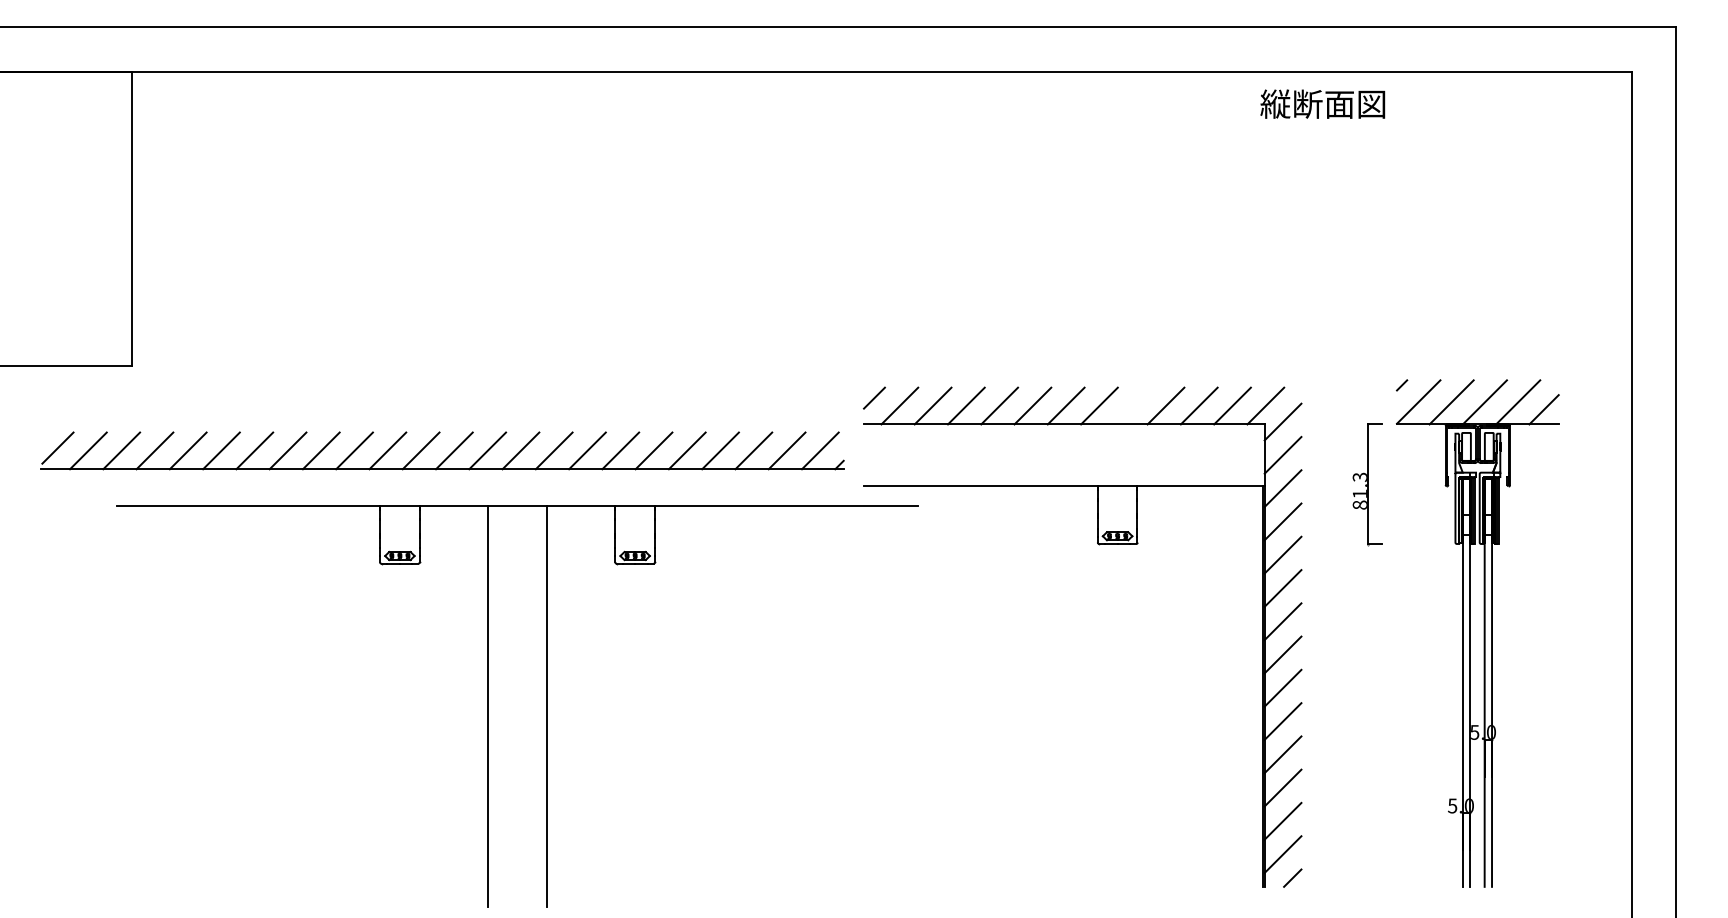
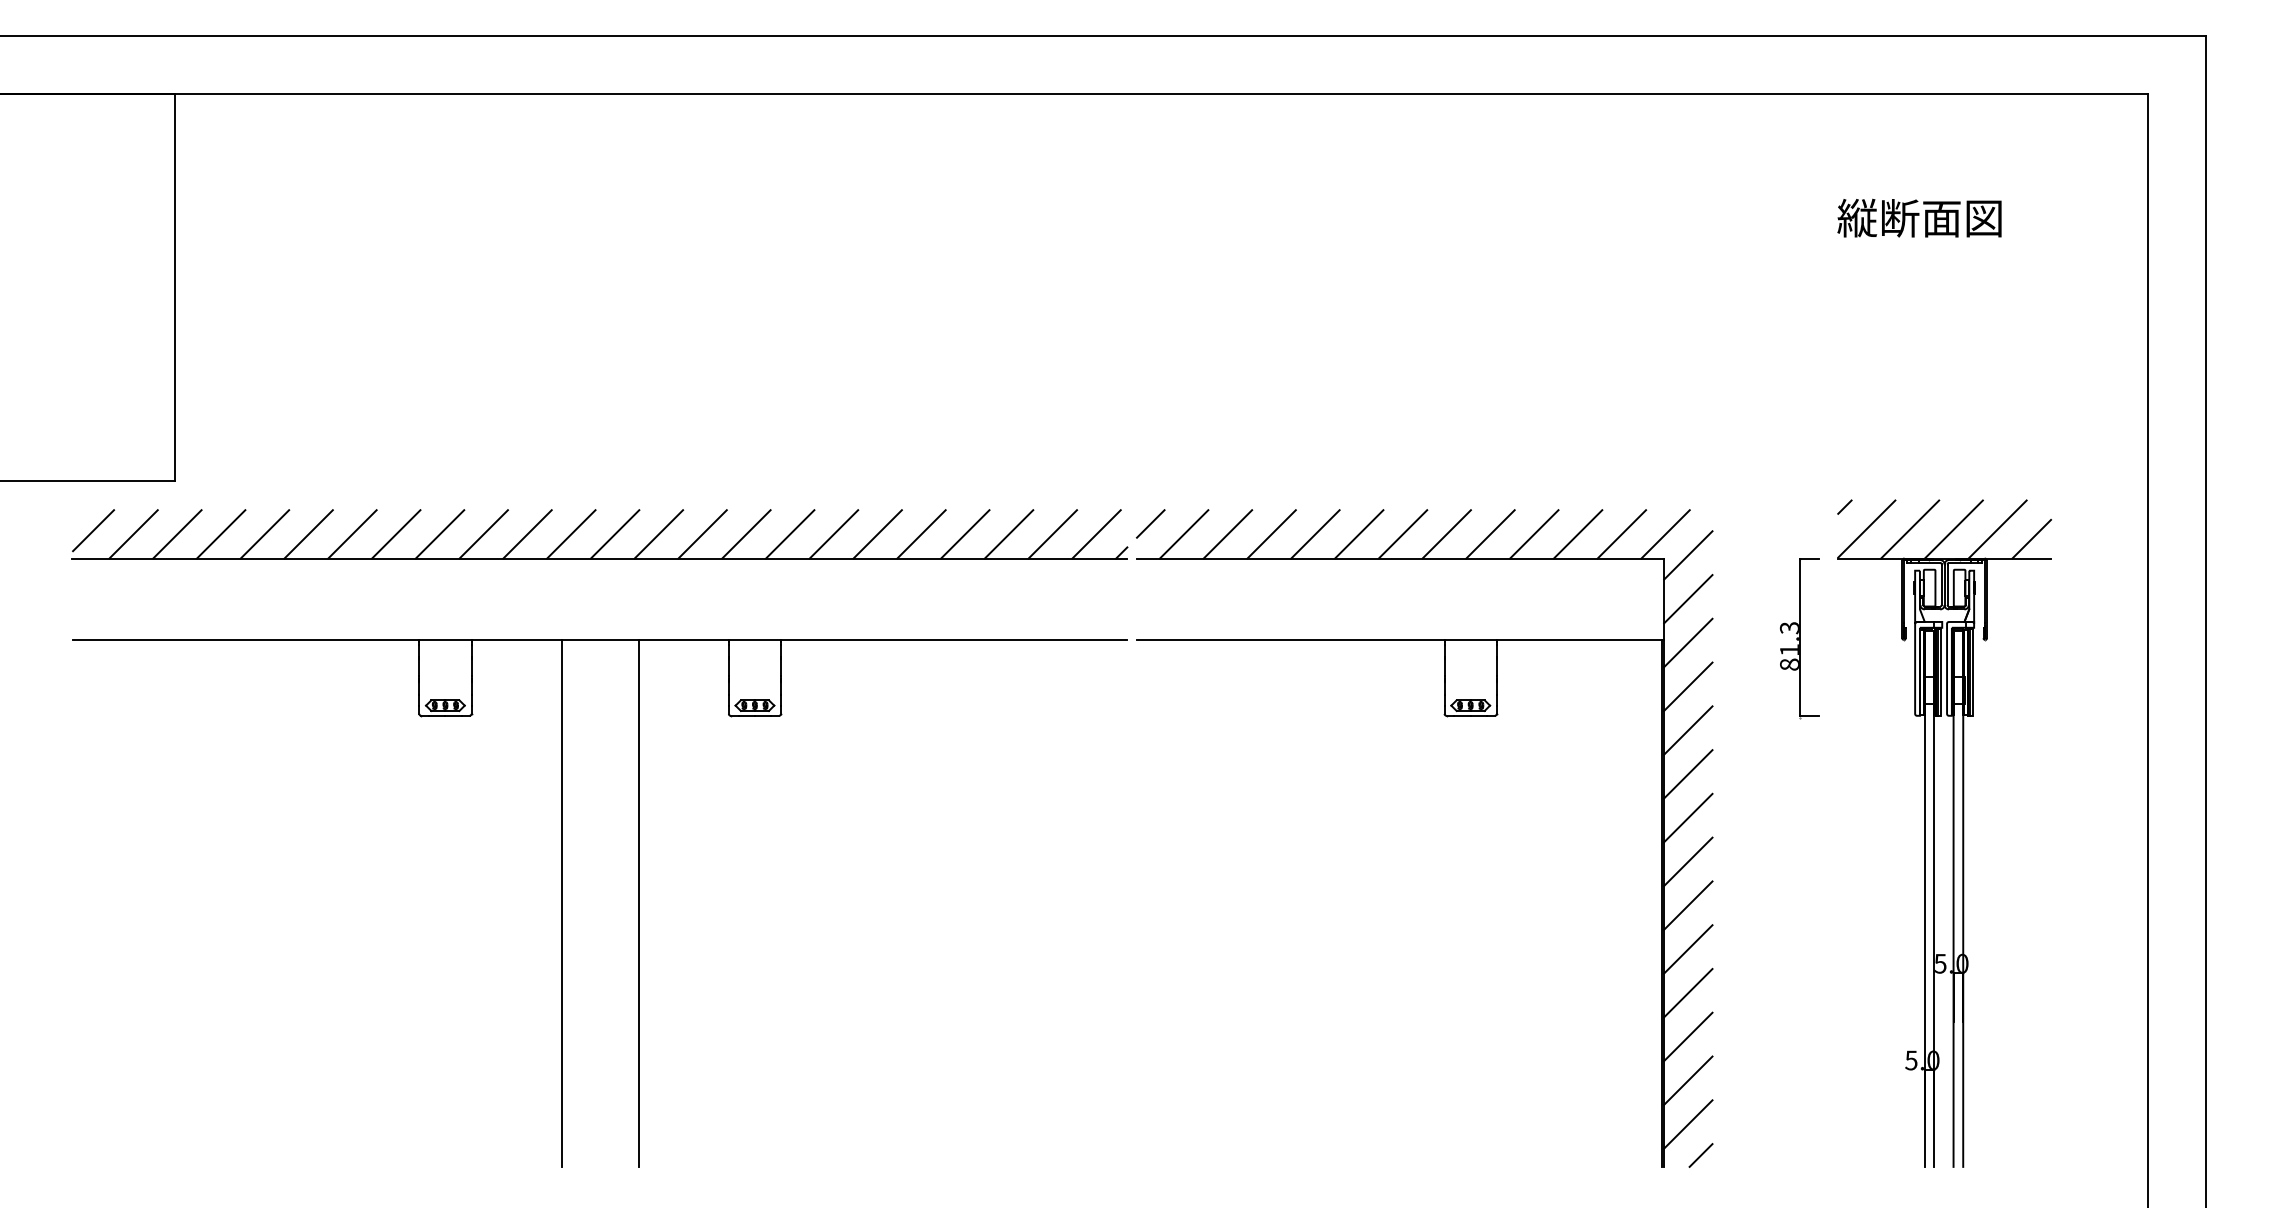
text: (1322, 103) -> (1919, 217), moved
line: (1132, 406) -> (1490, 534), added
part: (447, 456) -> (606, 541), moved
part: (488, 706) -> (562, 903), moved

